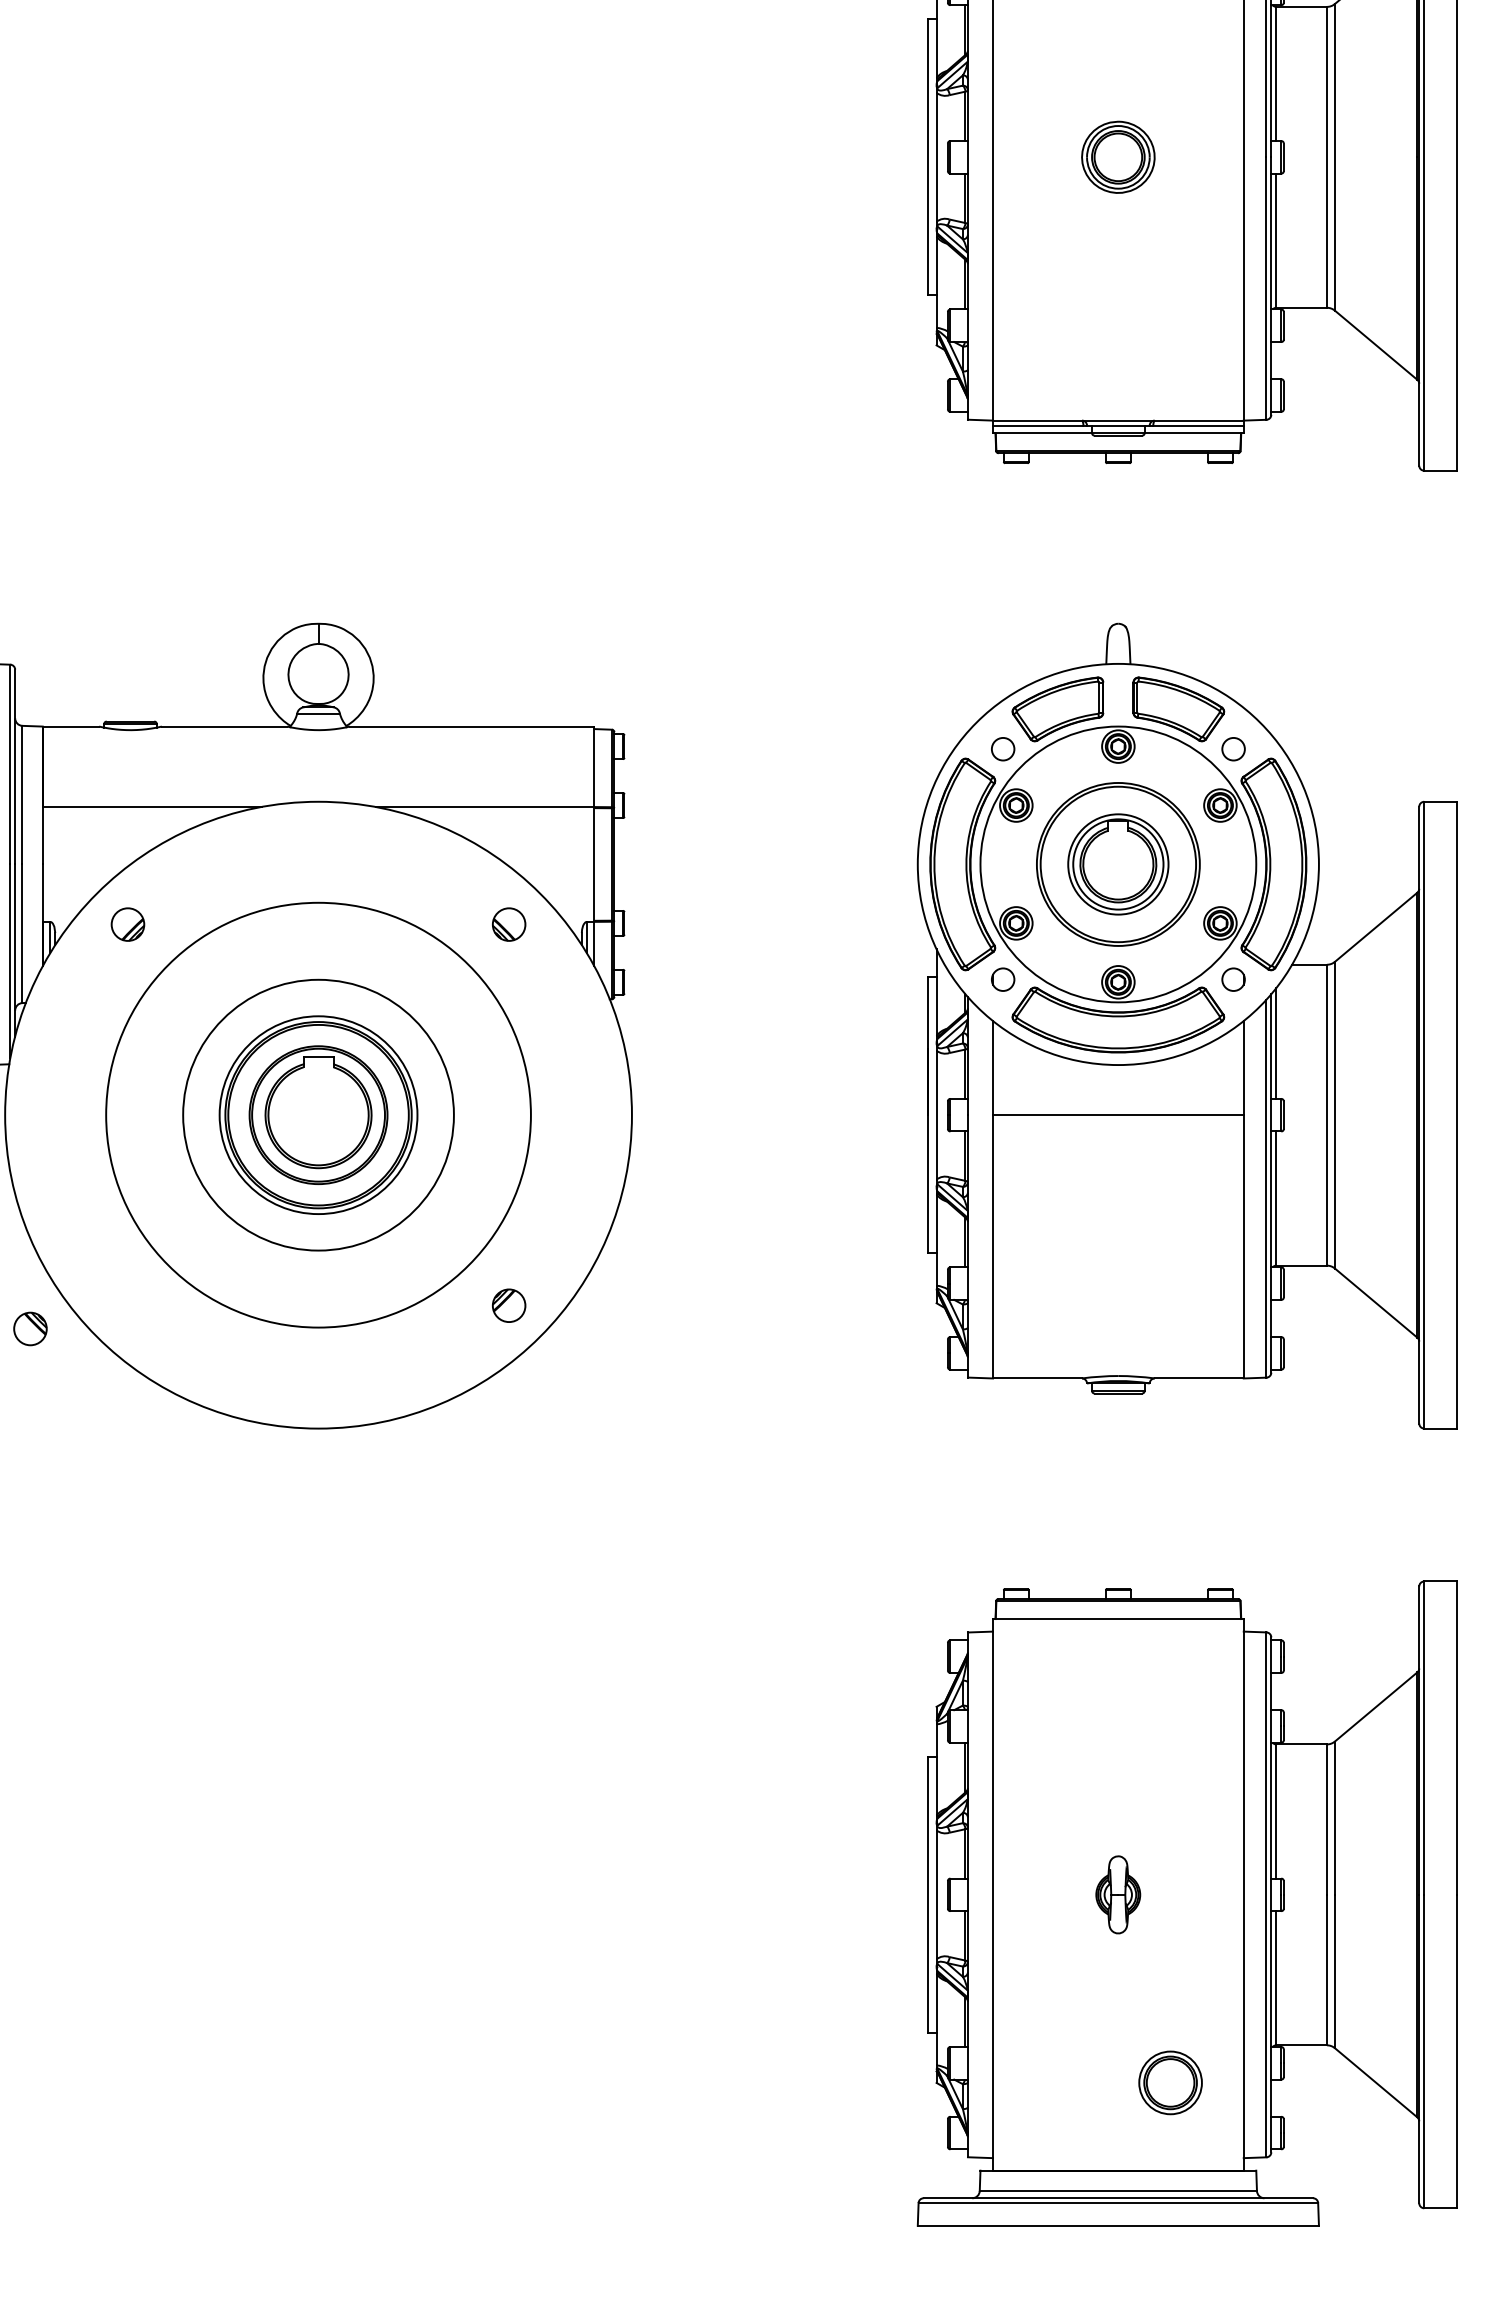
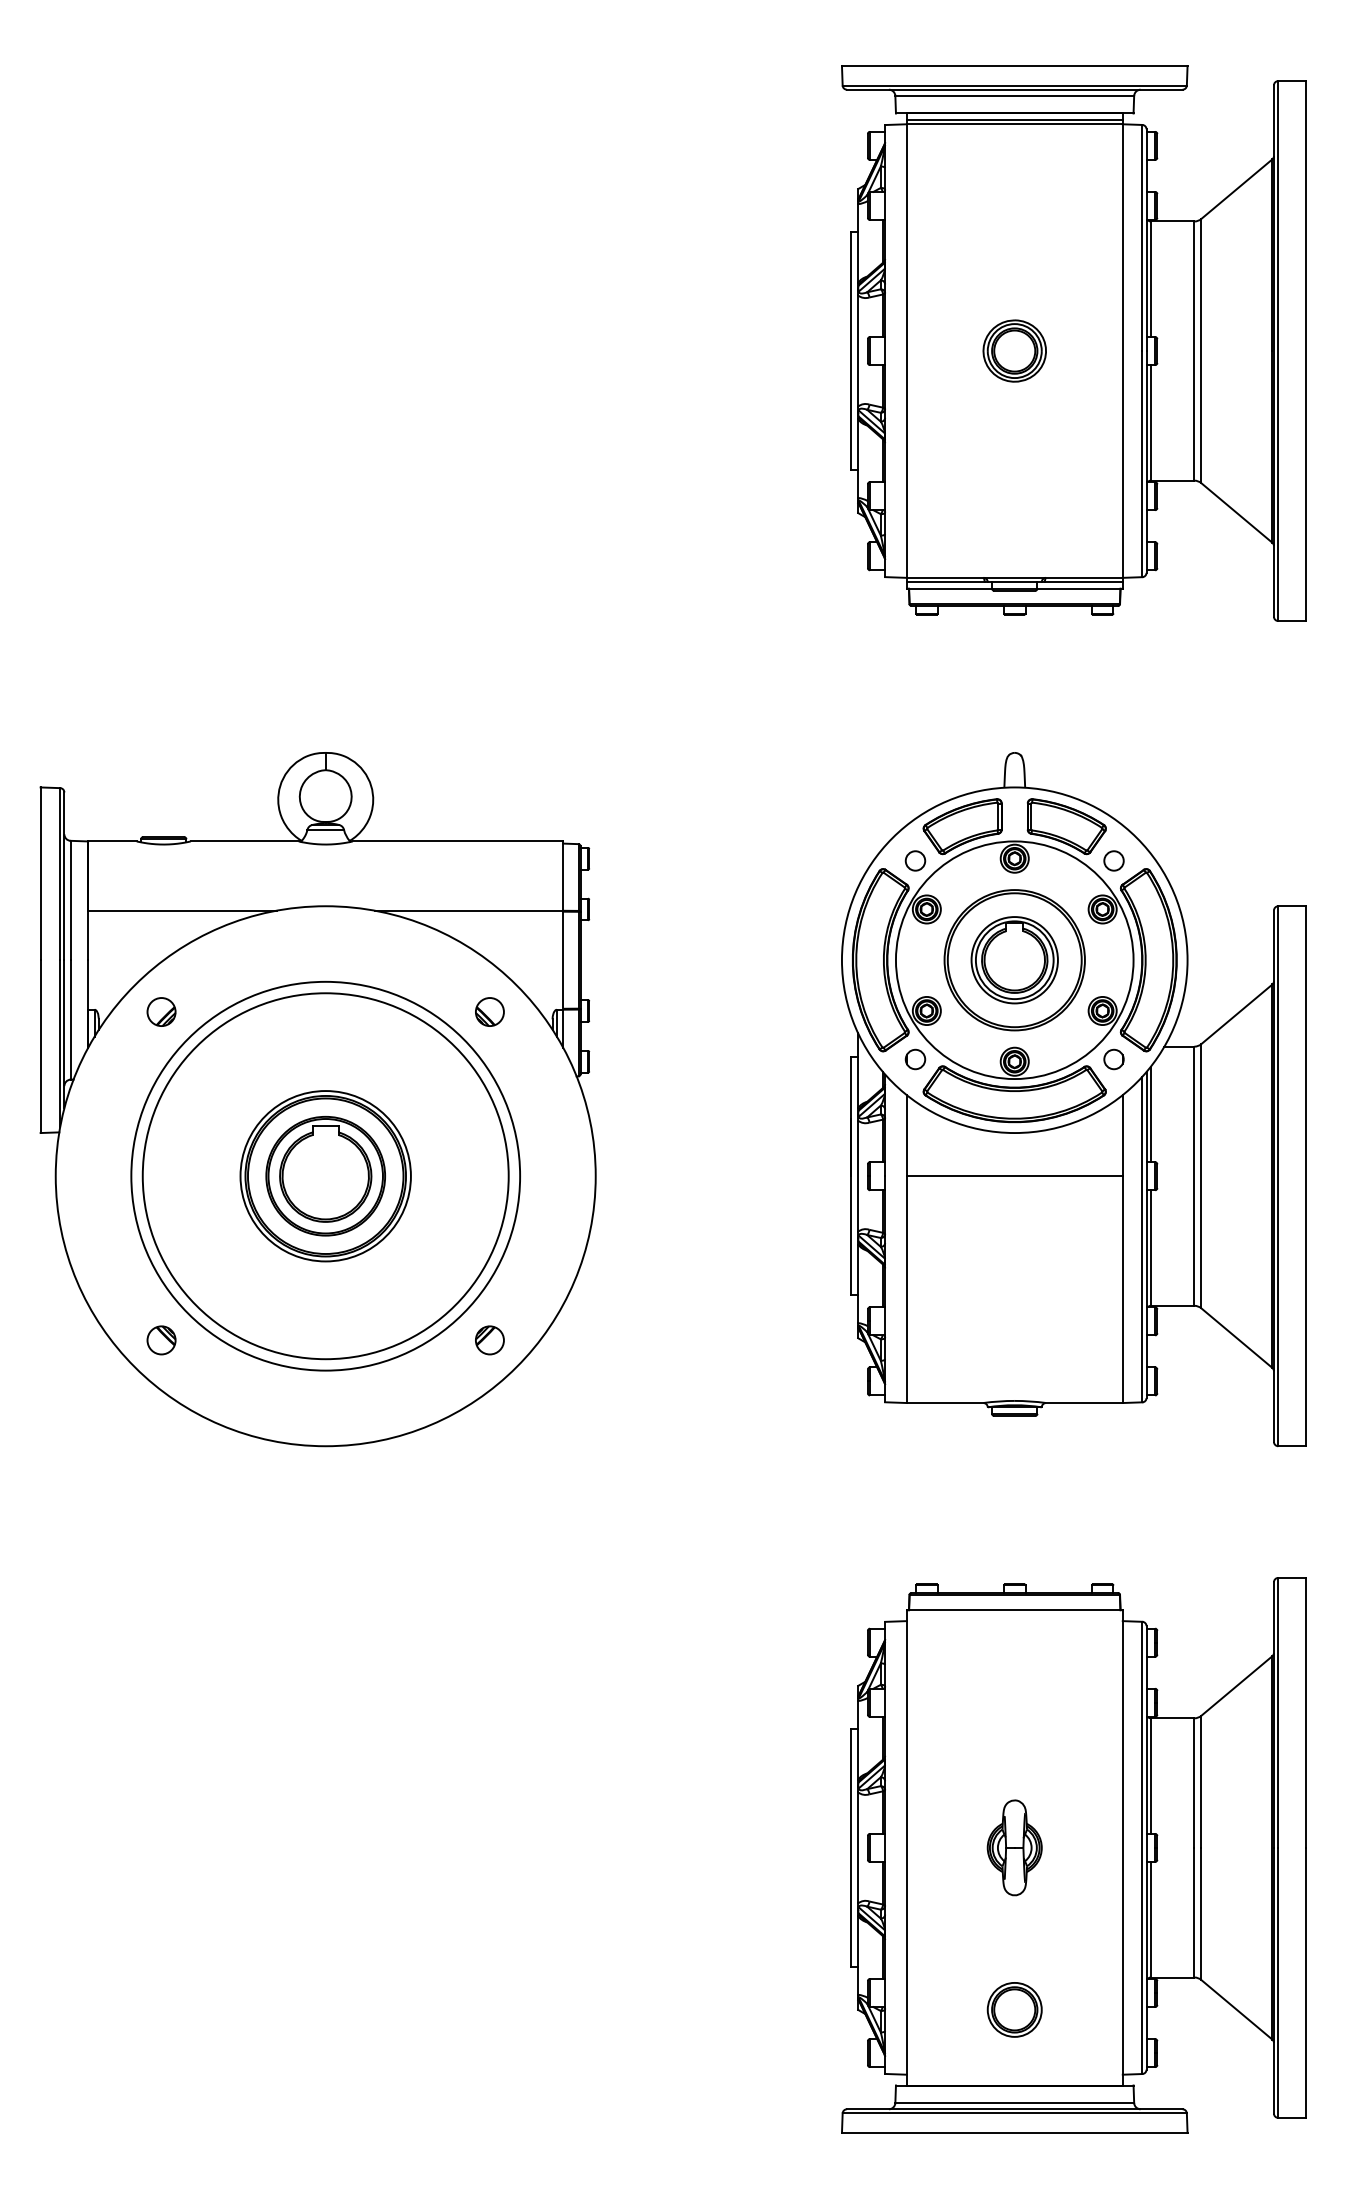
circle: (318, 1114) -> (325, 1175), size x1.67
part: (30, 1329) -> (161, 1340), moved
part: (1118, 1894) -> (1014, 1847), size x1.43
part: (1170, 2082) -> (1014, 2009), moved

